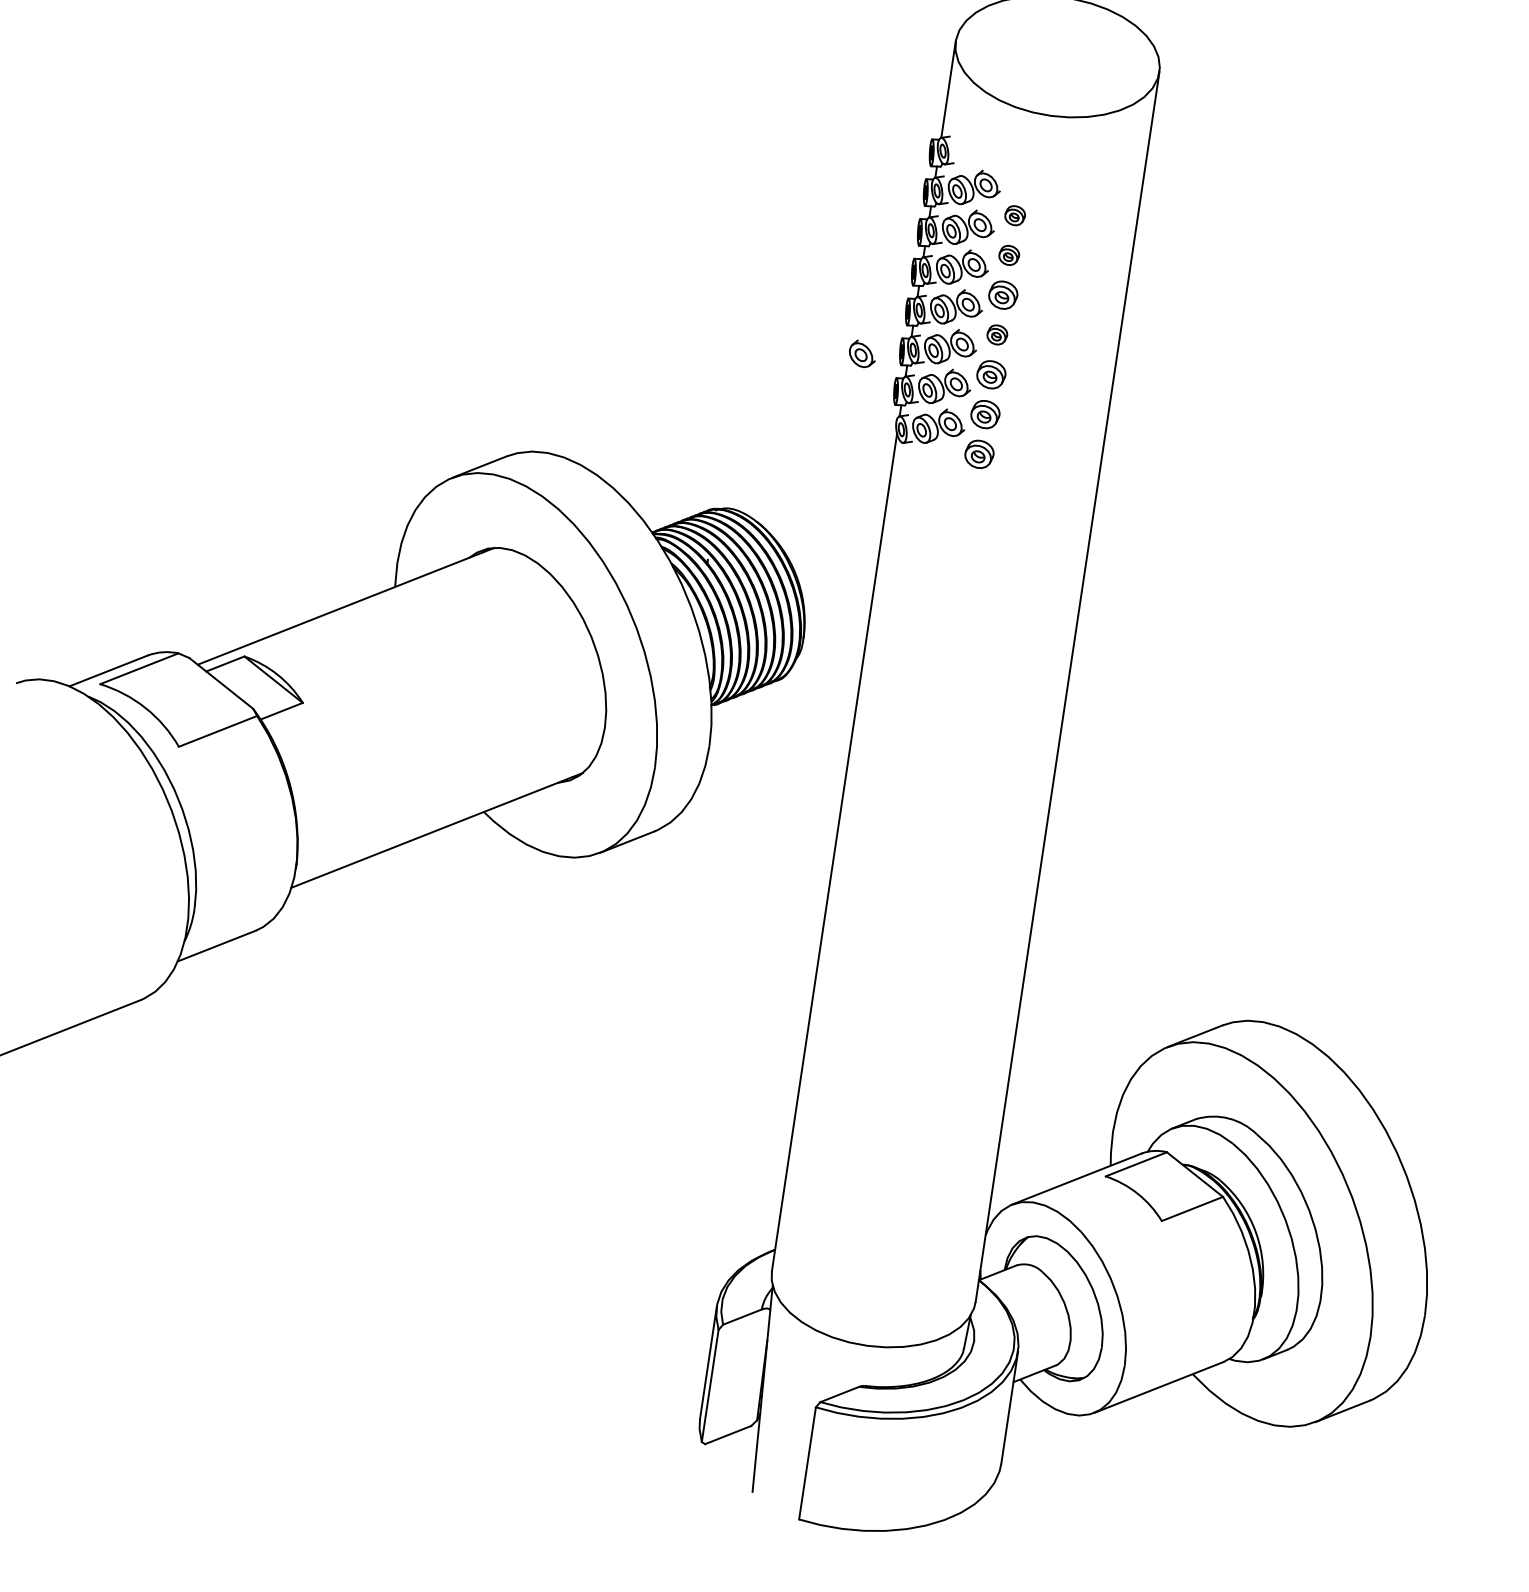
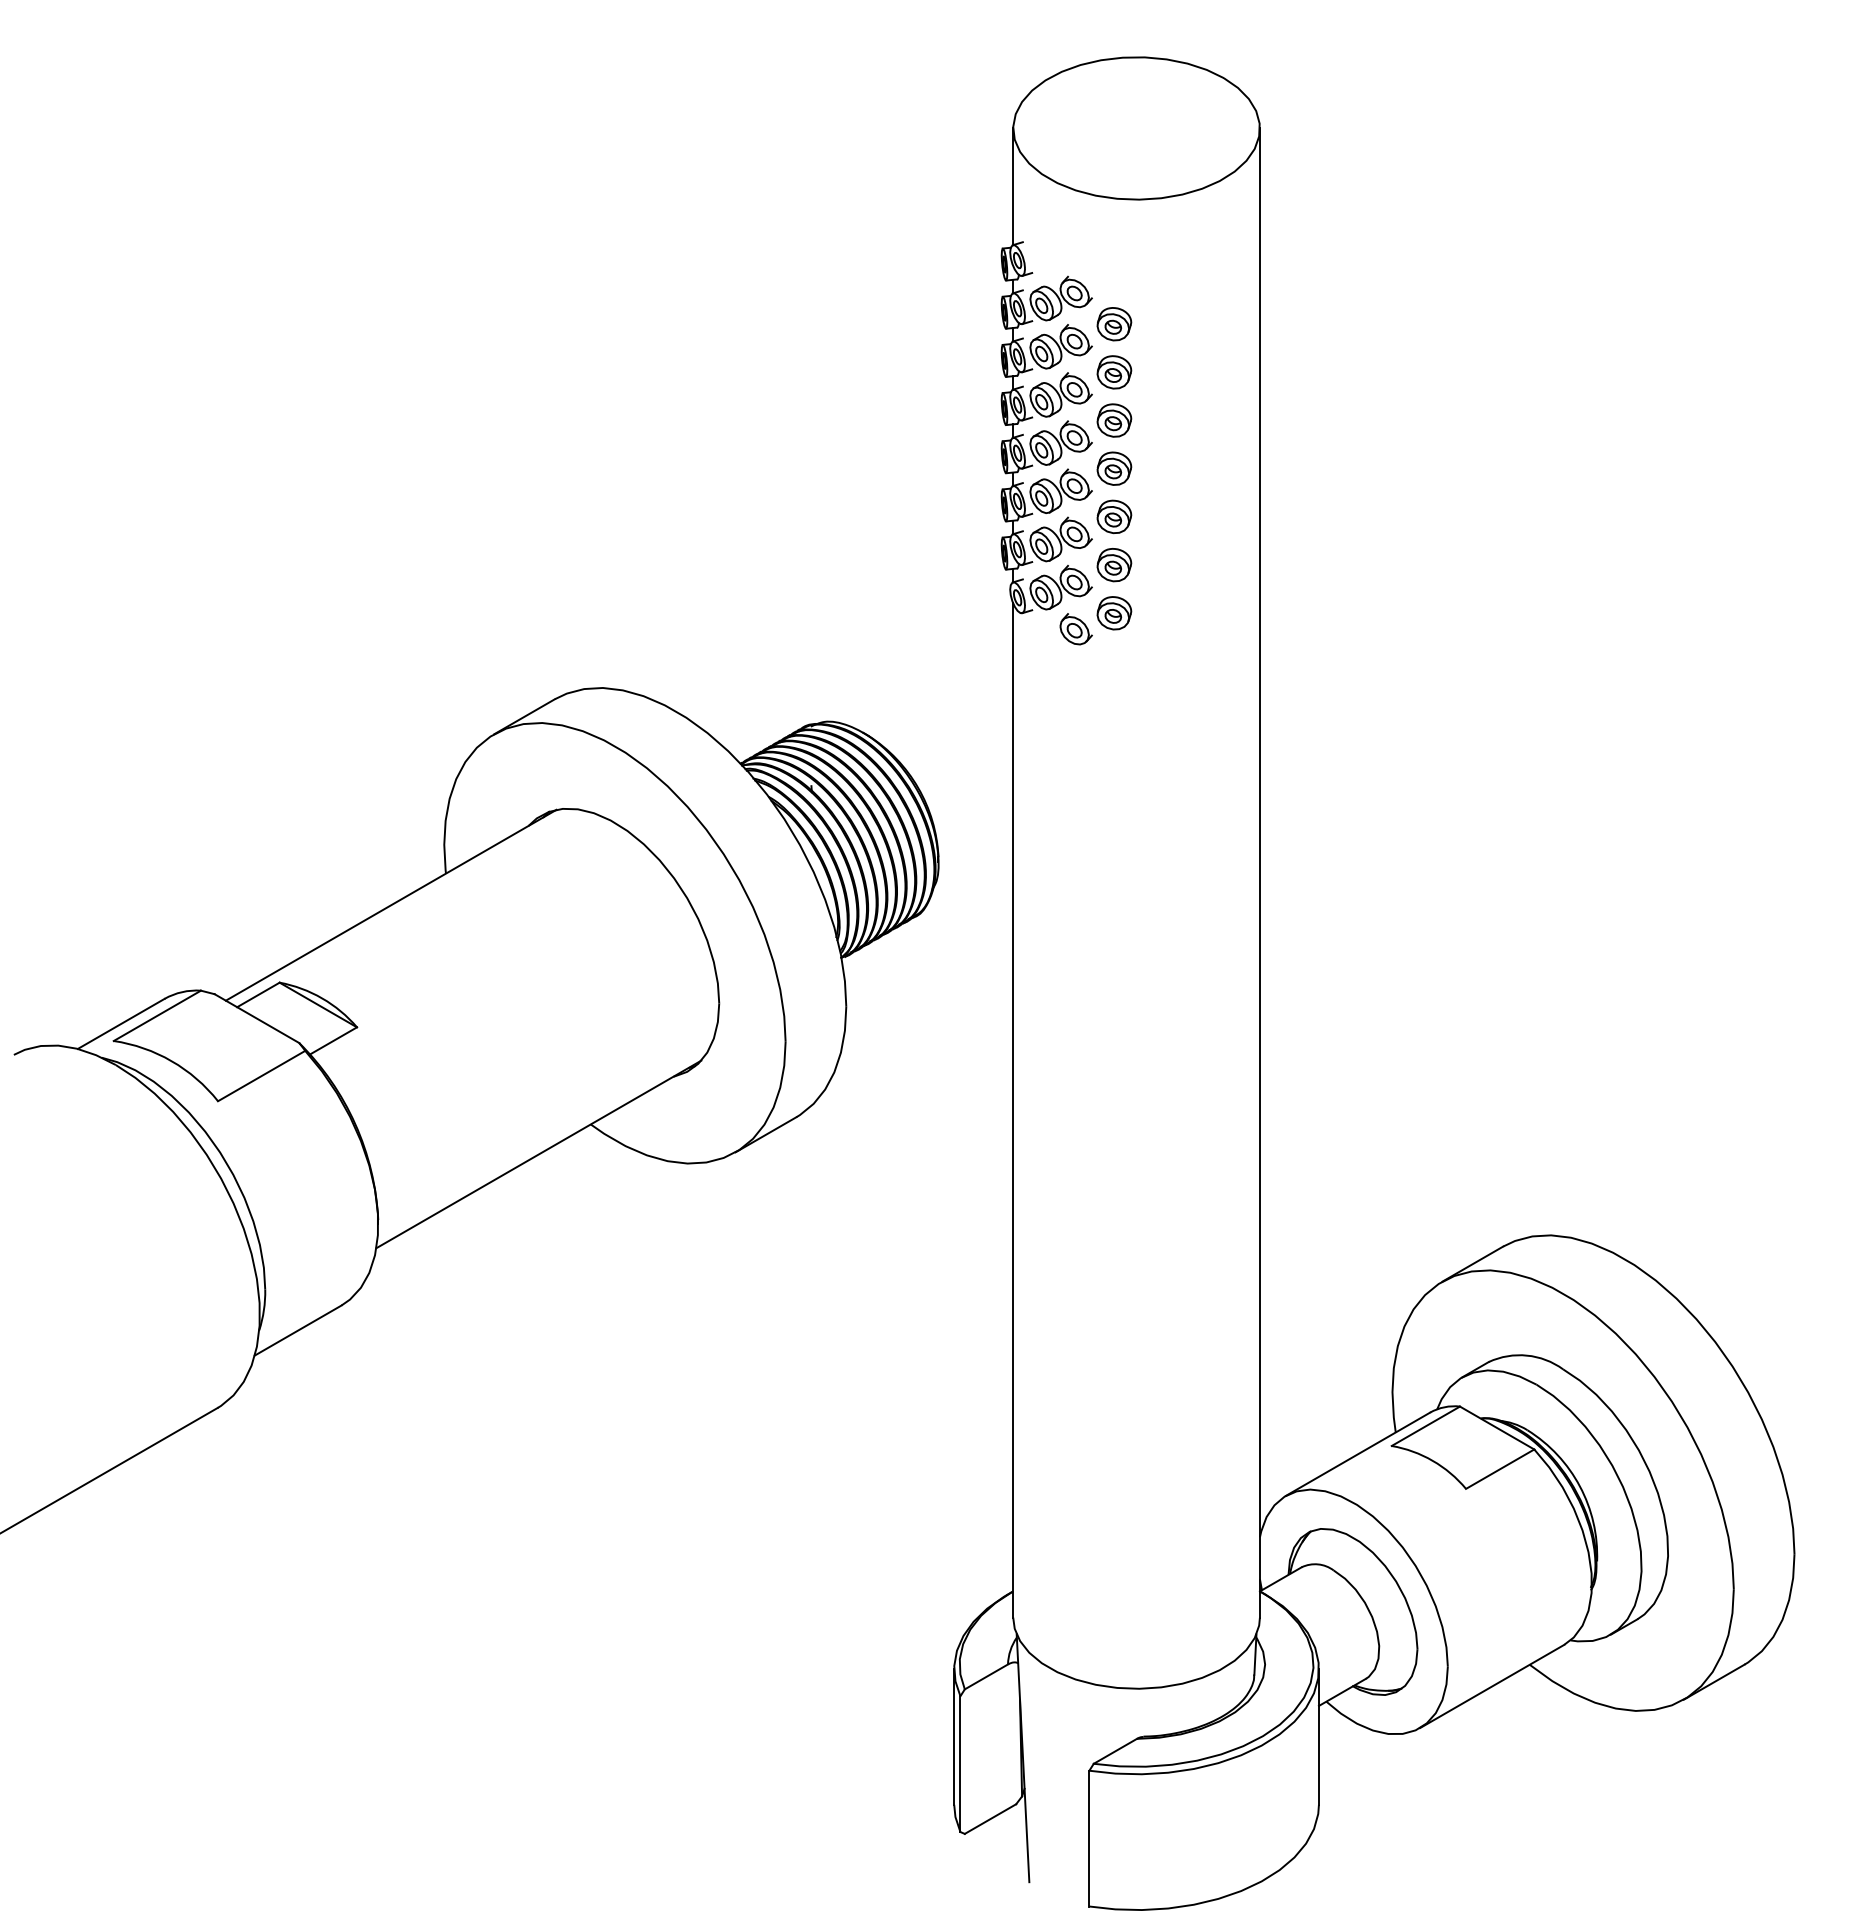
part: (1015, 215) -> (1114, 324), size x1.43
part: (1009, 255) -> (1114, 372), size x1.43
part: (997, 334) -> (1114, 468), size x1.43
part: (861, 354) -> (1075, 629), moved

